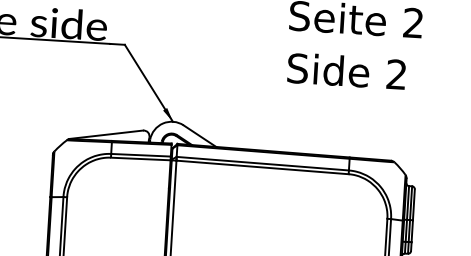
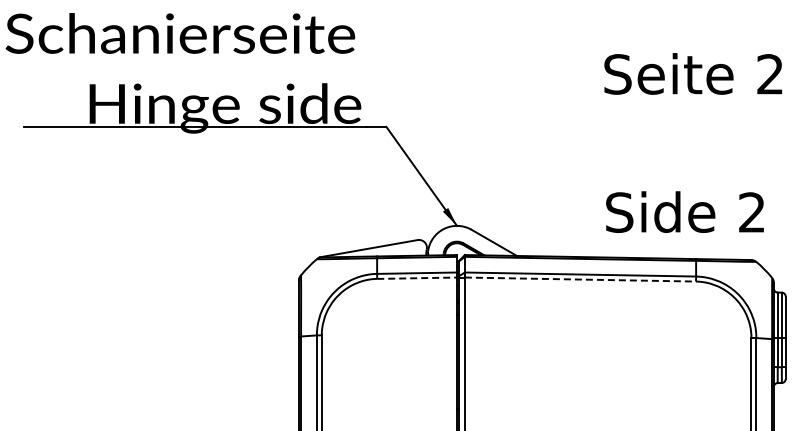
text: (346, 70) -> (684, 211), moved
line: (141, 159) -> (417, 278), solid -> dashed
line: (262, 167) -> (580, 279), solid -> dashed

